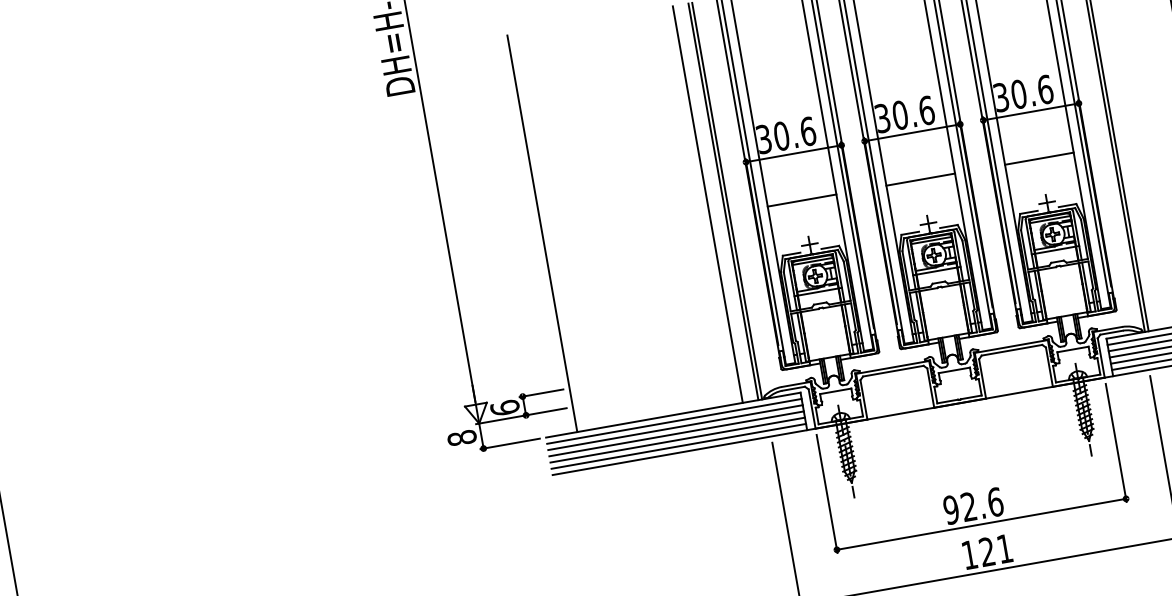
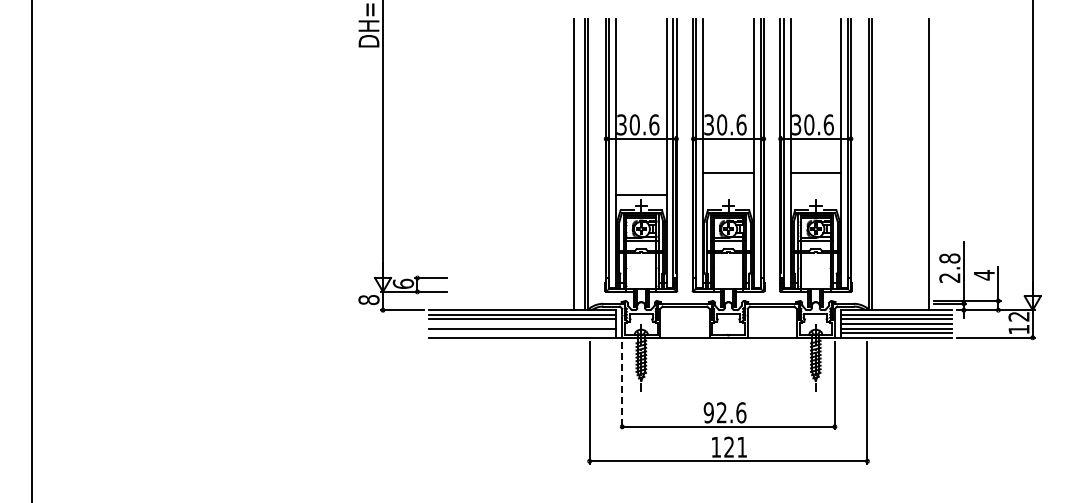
line: (802, 200) -> (641, 195), moved
line: (541, 234) -> (451, 164), removed
line: (676, 433) -> (522, 323), removed
line: (678, 446) -> (522, 333), removed
line: (827, 494) -> (622, 386), solid -> dashed

